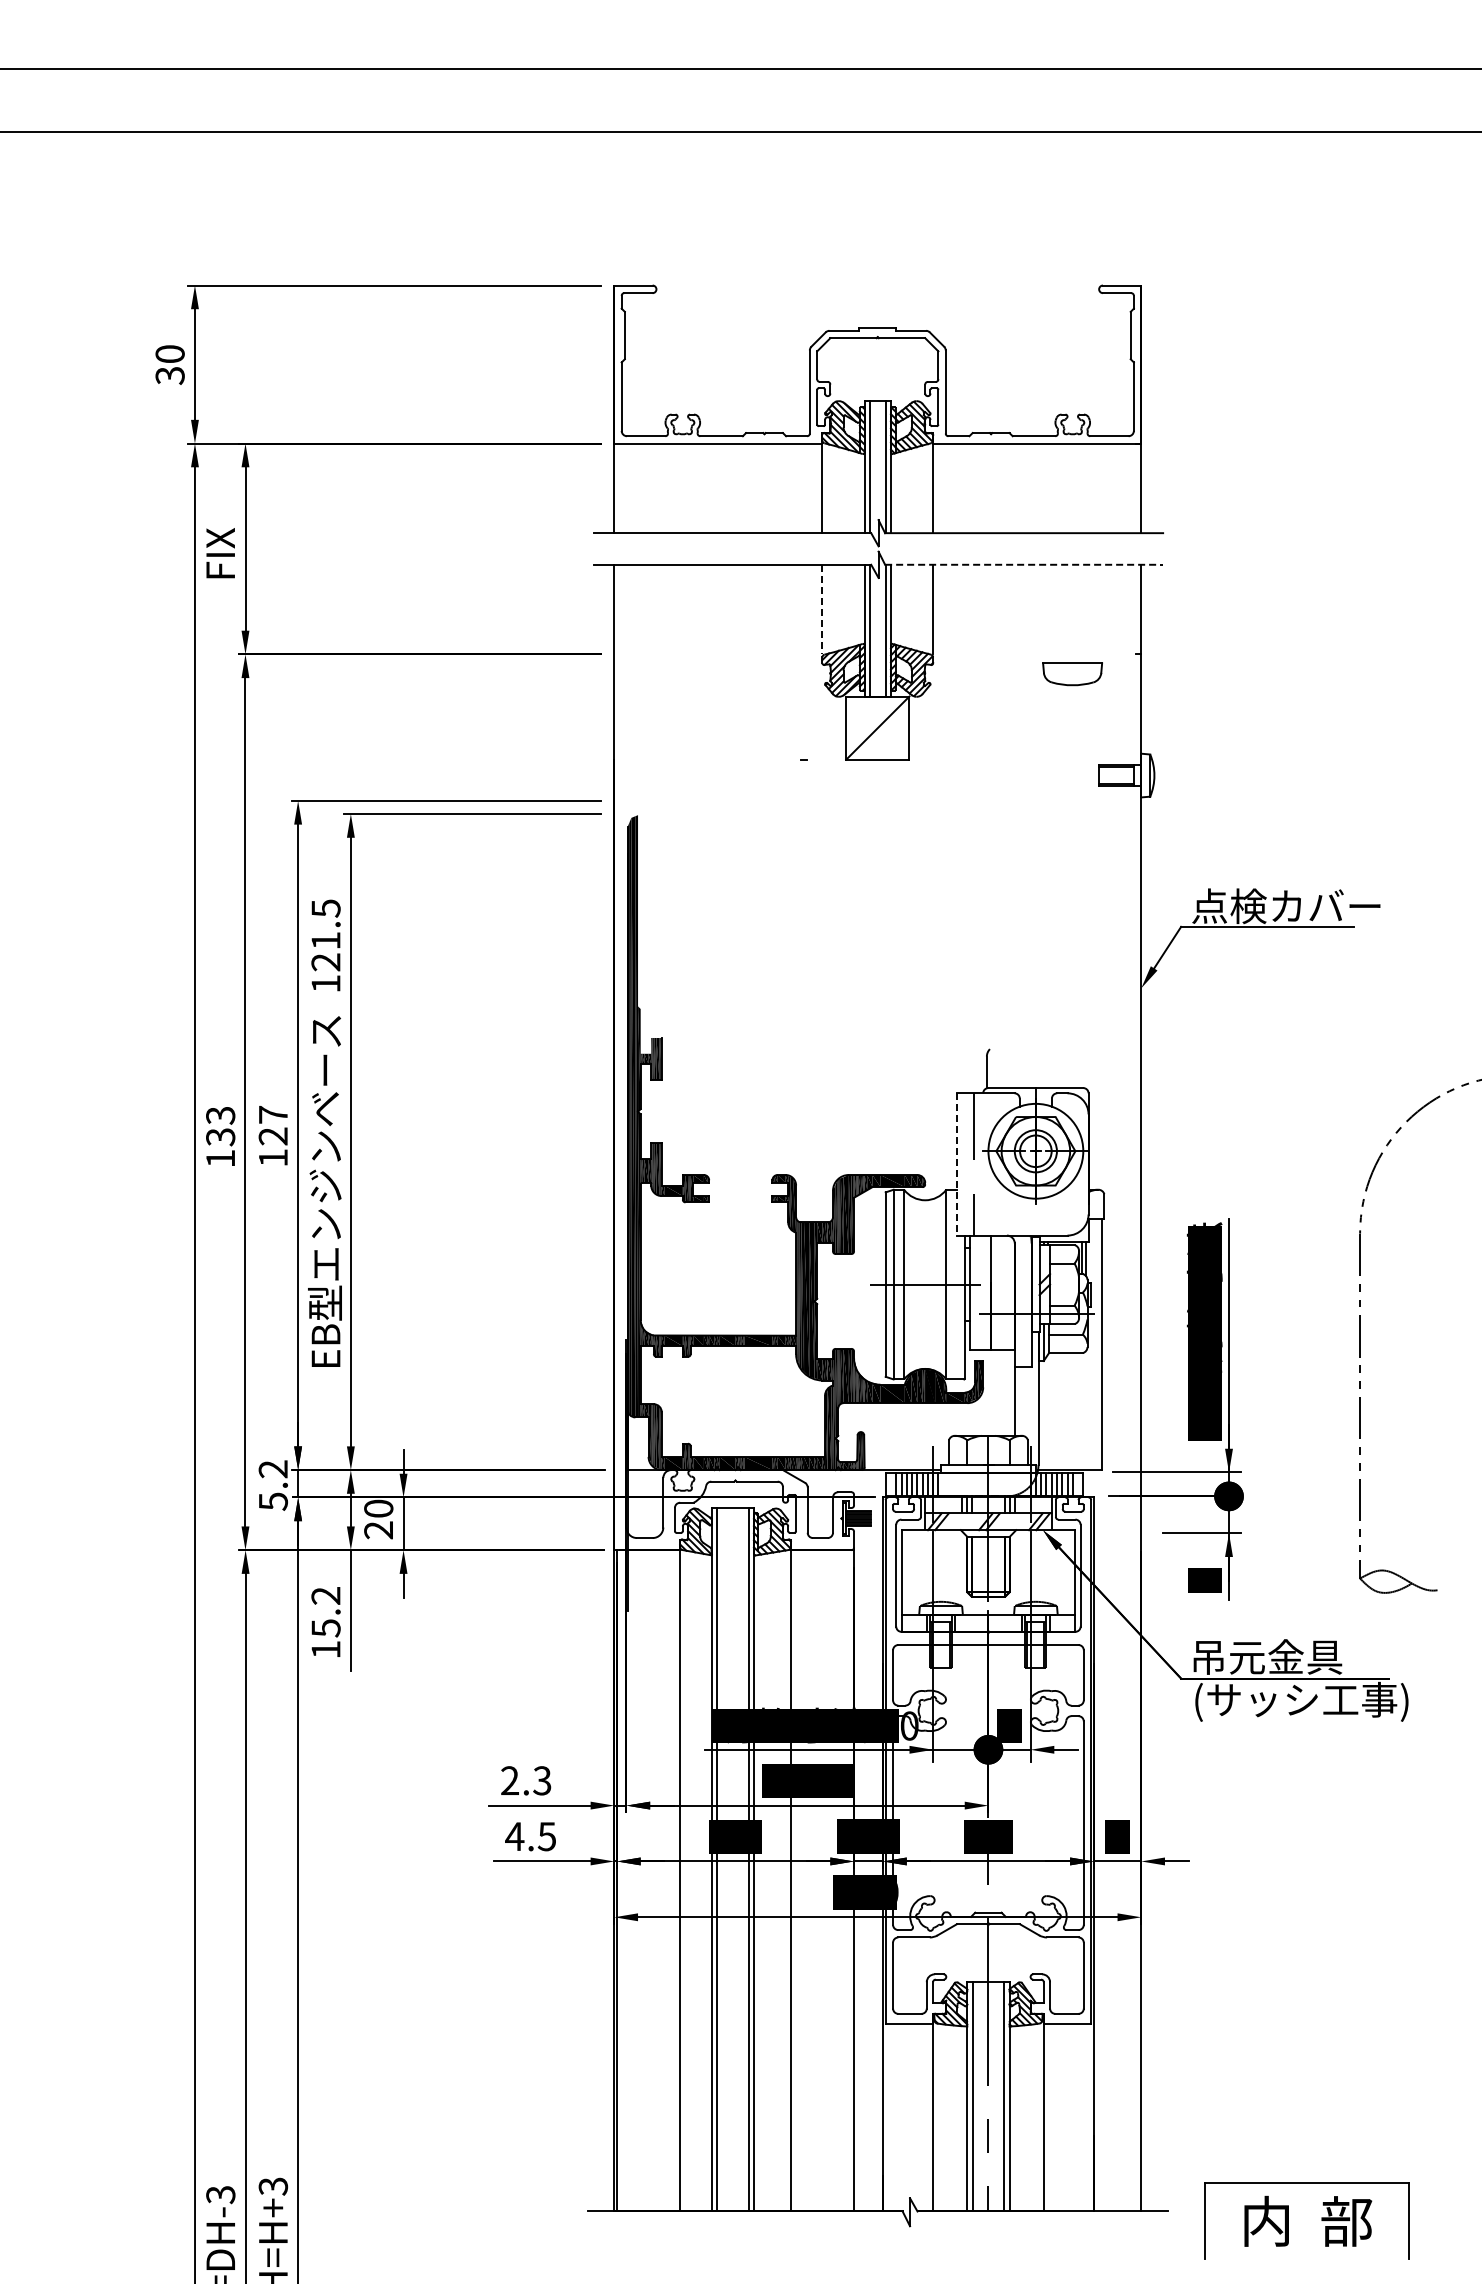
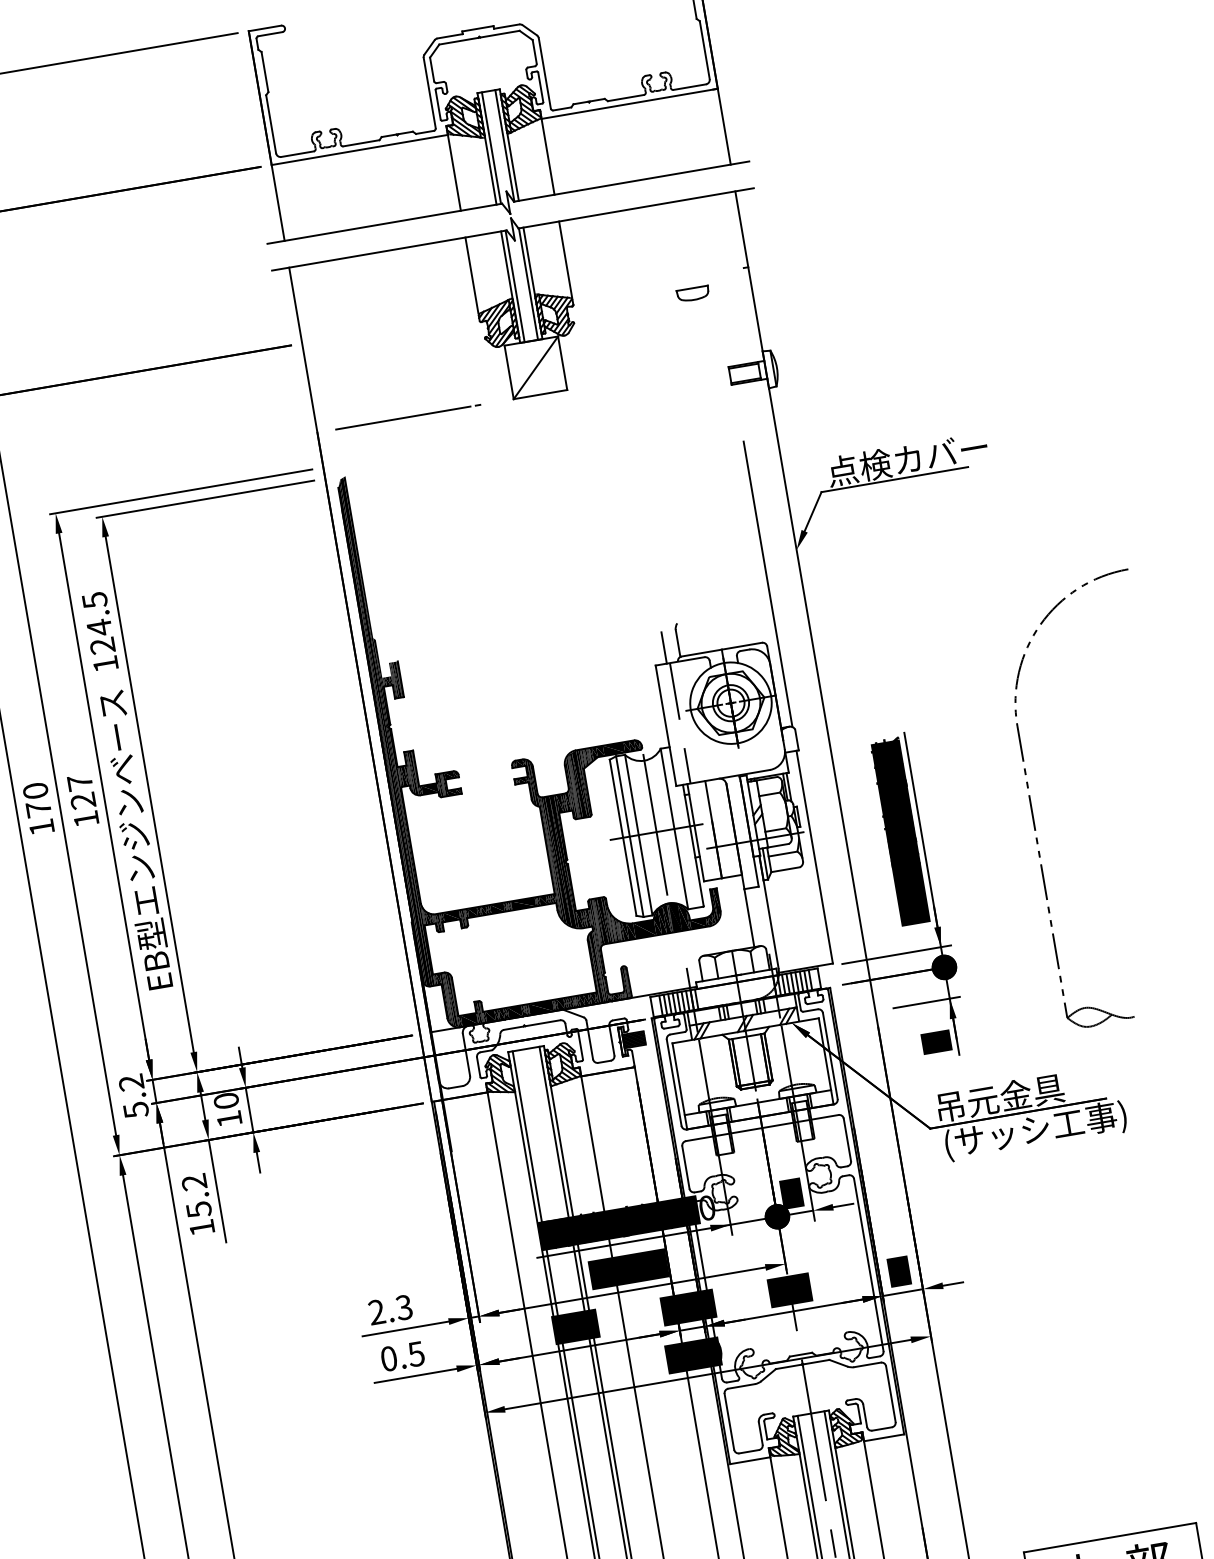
line: (1024, 564) -> (636, 208), dashed -> solid
line: (822, 609) -> (471, 275), dashed -> solid
part: (1072, 674) -> (693, 294), size x0.62
line: (715, 759) -> (403, 417), added
text: (325, 940) -> (99, 627), 121.5 -> 124.5
line: (1101, 1021) -> (767, 583), added
line: (970, 1074) -> (664, 647), added
text: (220, 1126) -> (37, 800), 133 -> 170
line: (956, 1164) -> (665, 725), dashed -> solid
line: (925, 1284) -> (656, 831), added
text: (378, 1530) -> (229, 1119), 20 -> 10
text: (514, 1836) -> (388, 1358), 4.5 -> 0.5

